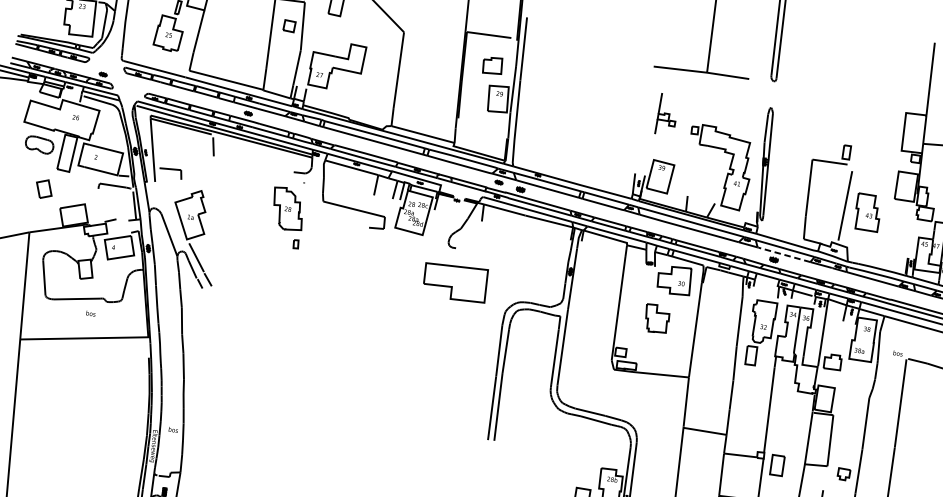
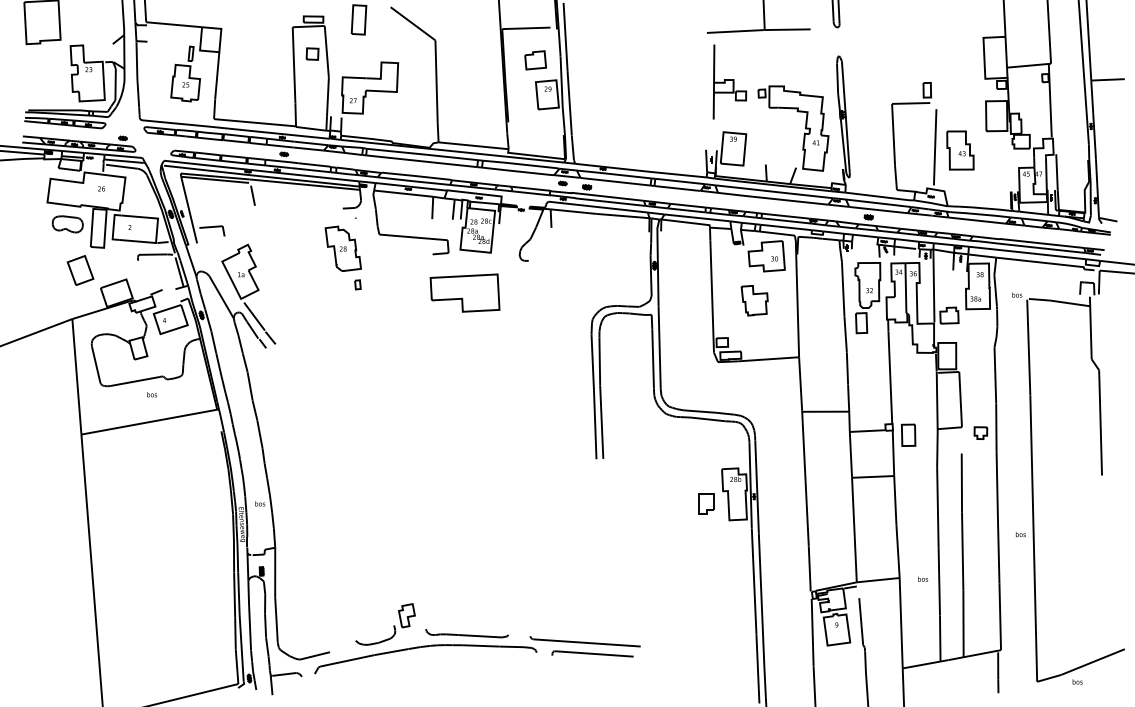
part: (667, 114) -> (729, 81), size x1.67
part: (44, 189) -> (80, 270), size x1.43
line: (783, 254) -> (877, 209), dashed -> solid
part: (455, 281) -> (464, 292), moved

